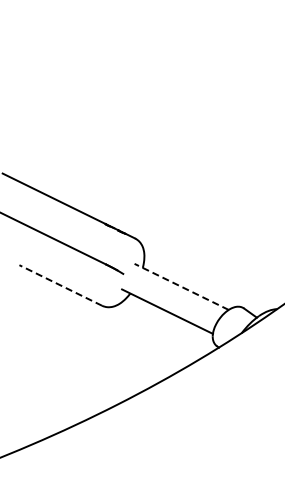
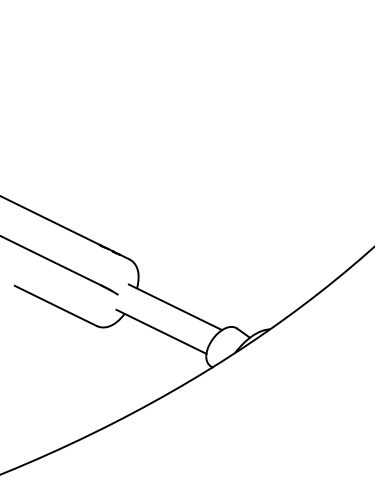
line: (60, 285) -> (55, 305), dashed -> solid
line: (181, 287) -> (175, 307), dashed -> solid

